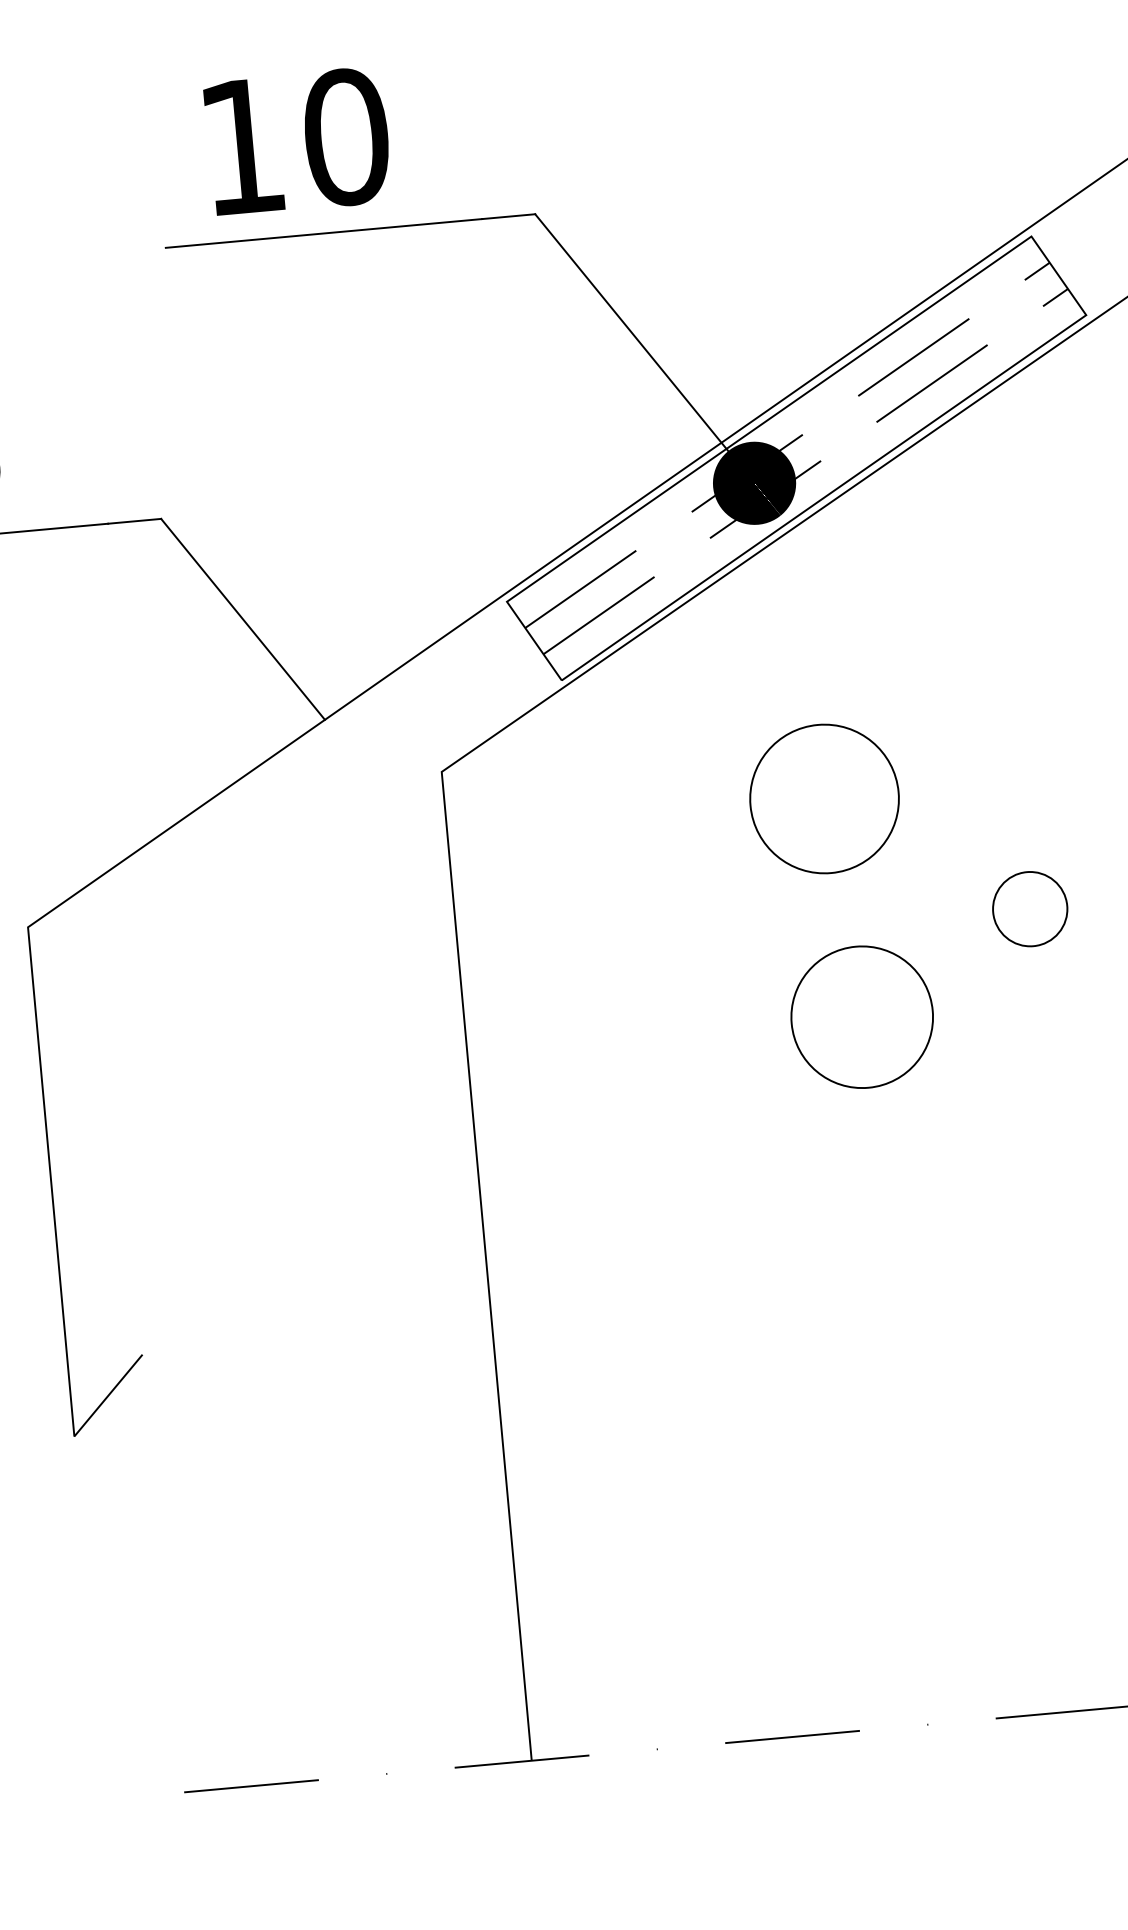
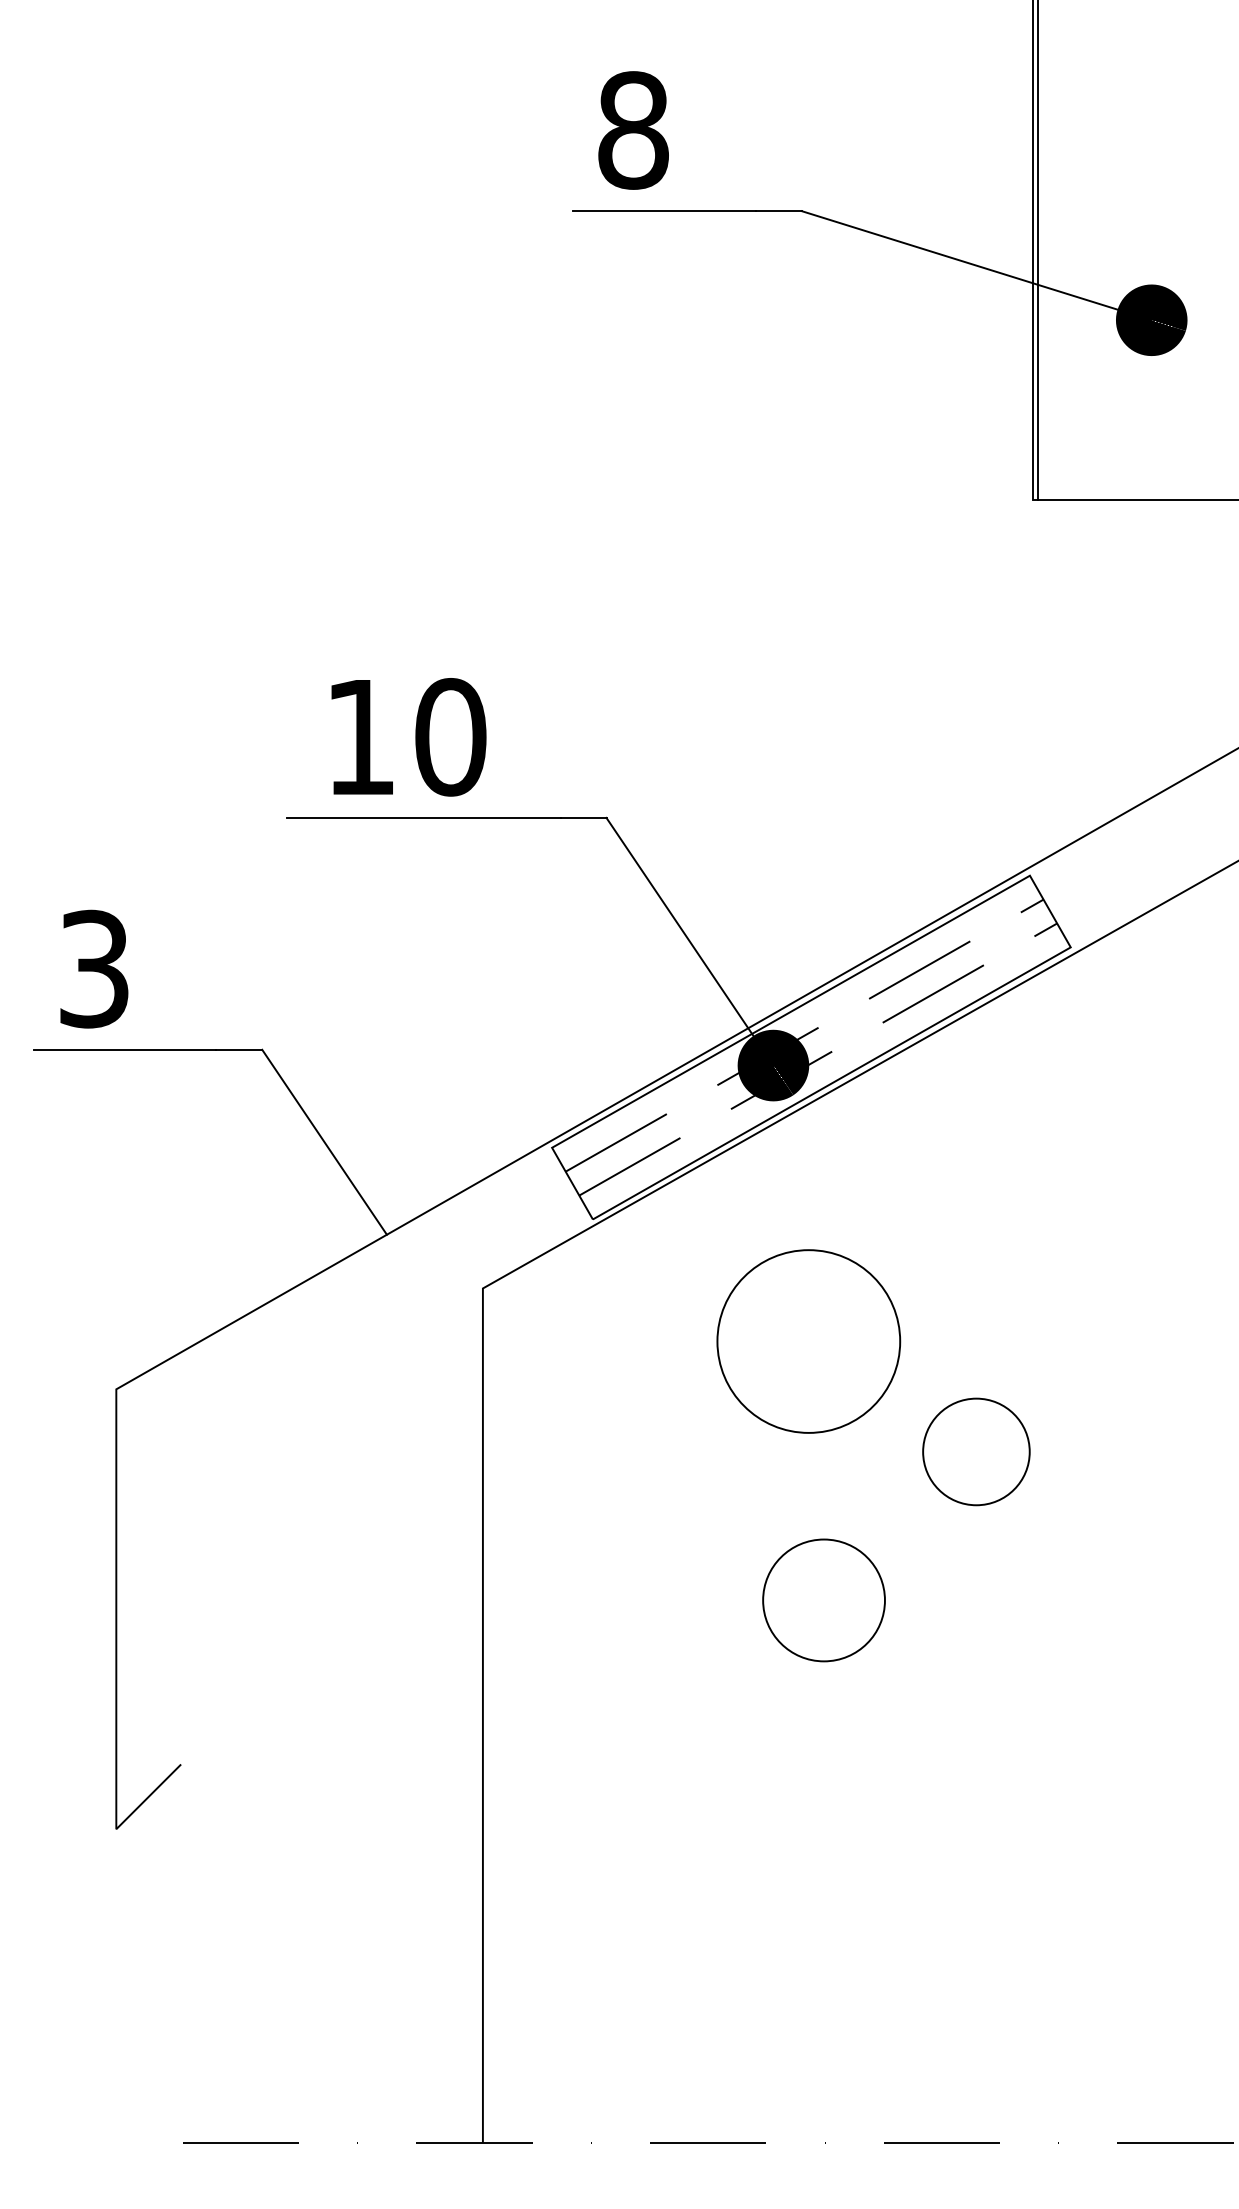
circle: (824, 799) -> (808, 1341), size x1.43
circle: (1030, 908) -> (976, 1451), size x1.67
circle: (861, 1017) -> (823, 1600), moved

